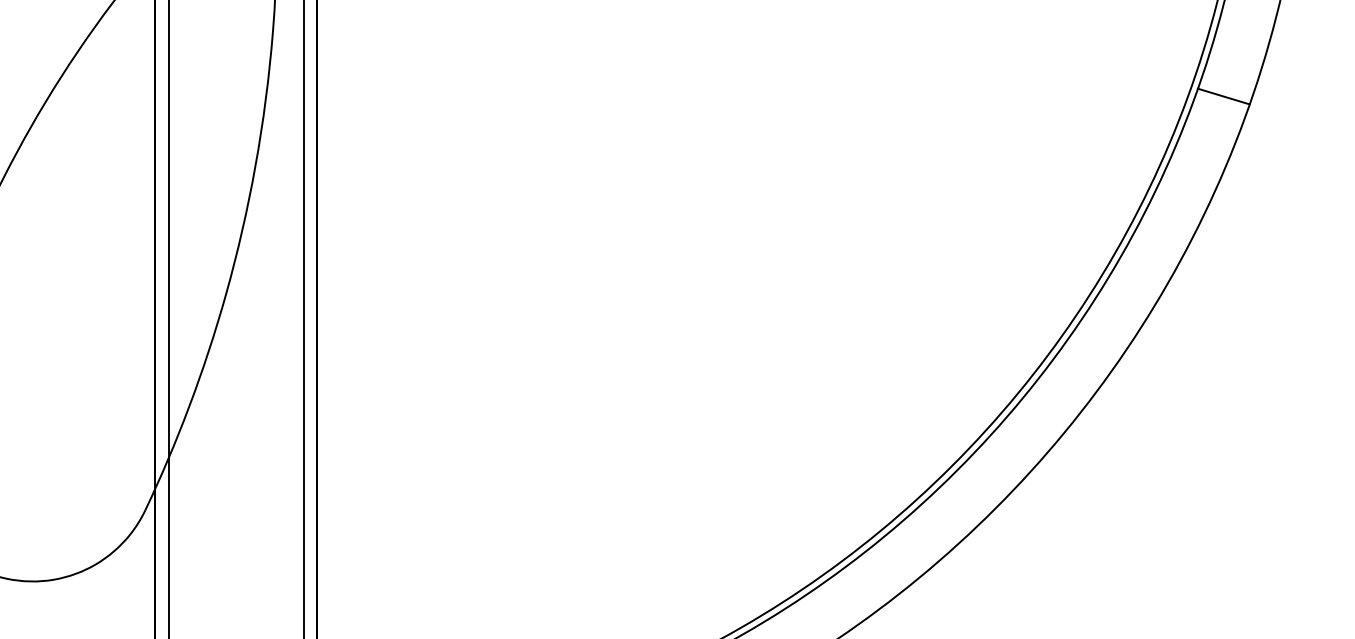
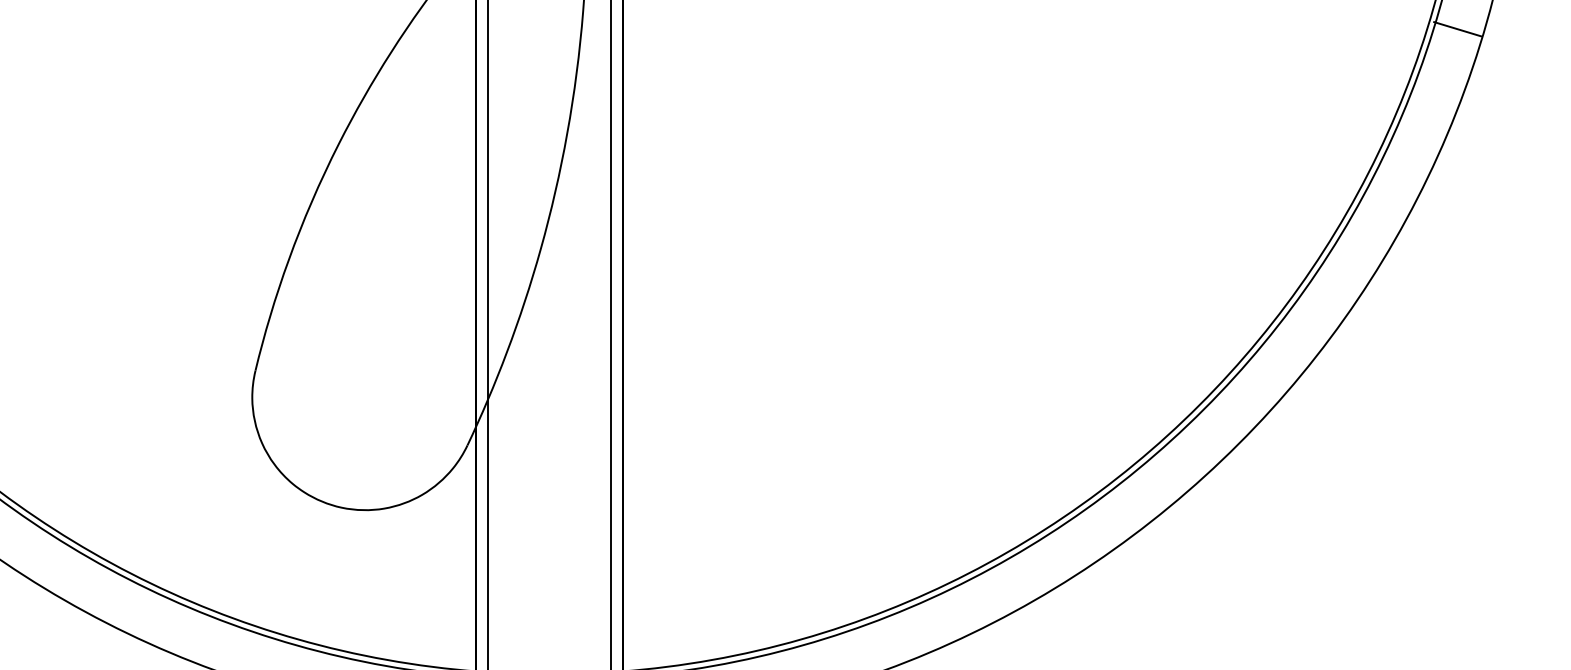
line: (1223, 96) -> (1457, 29), moved

